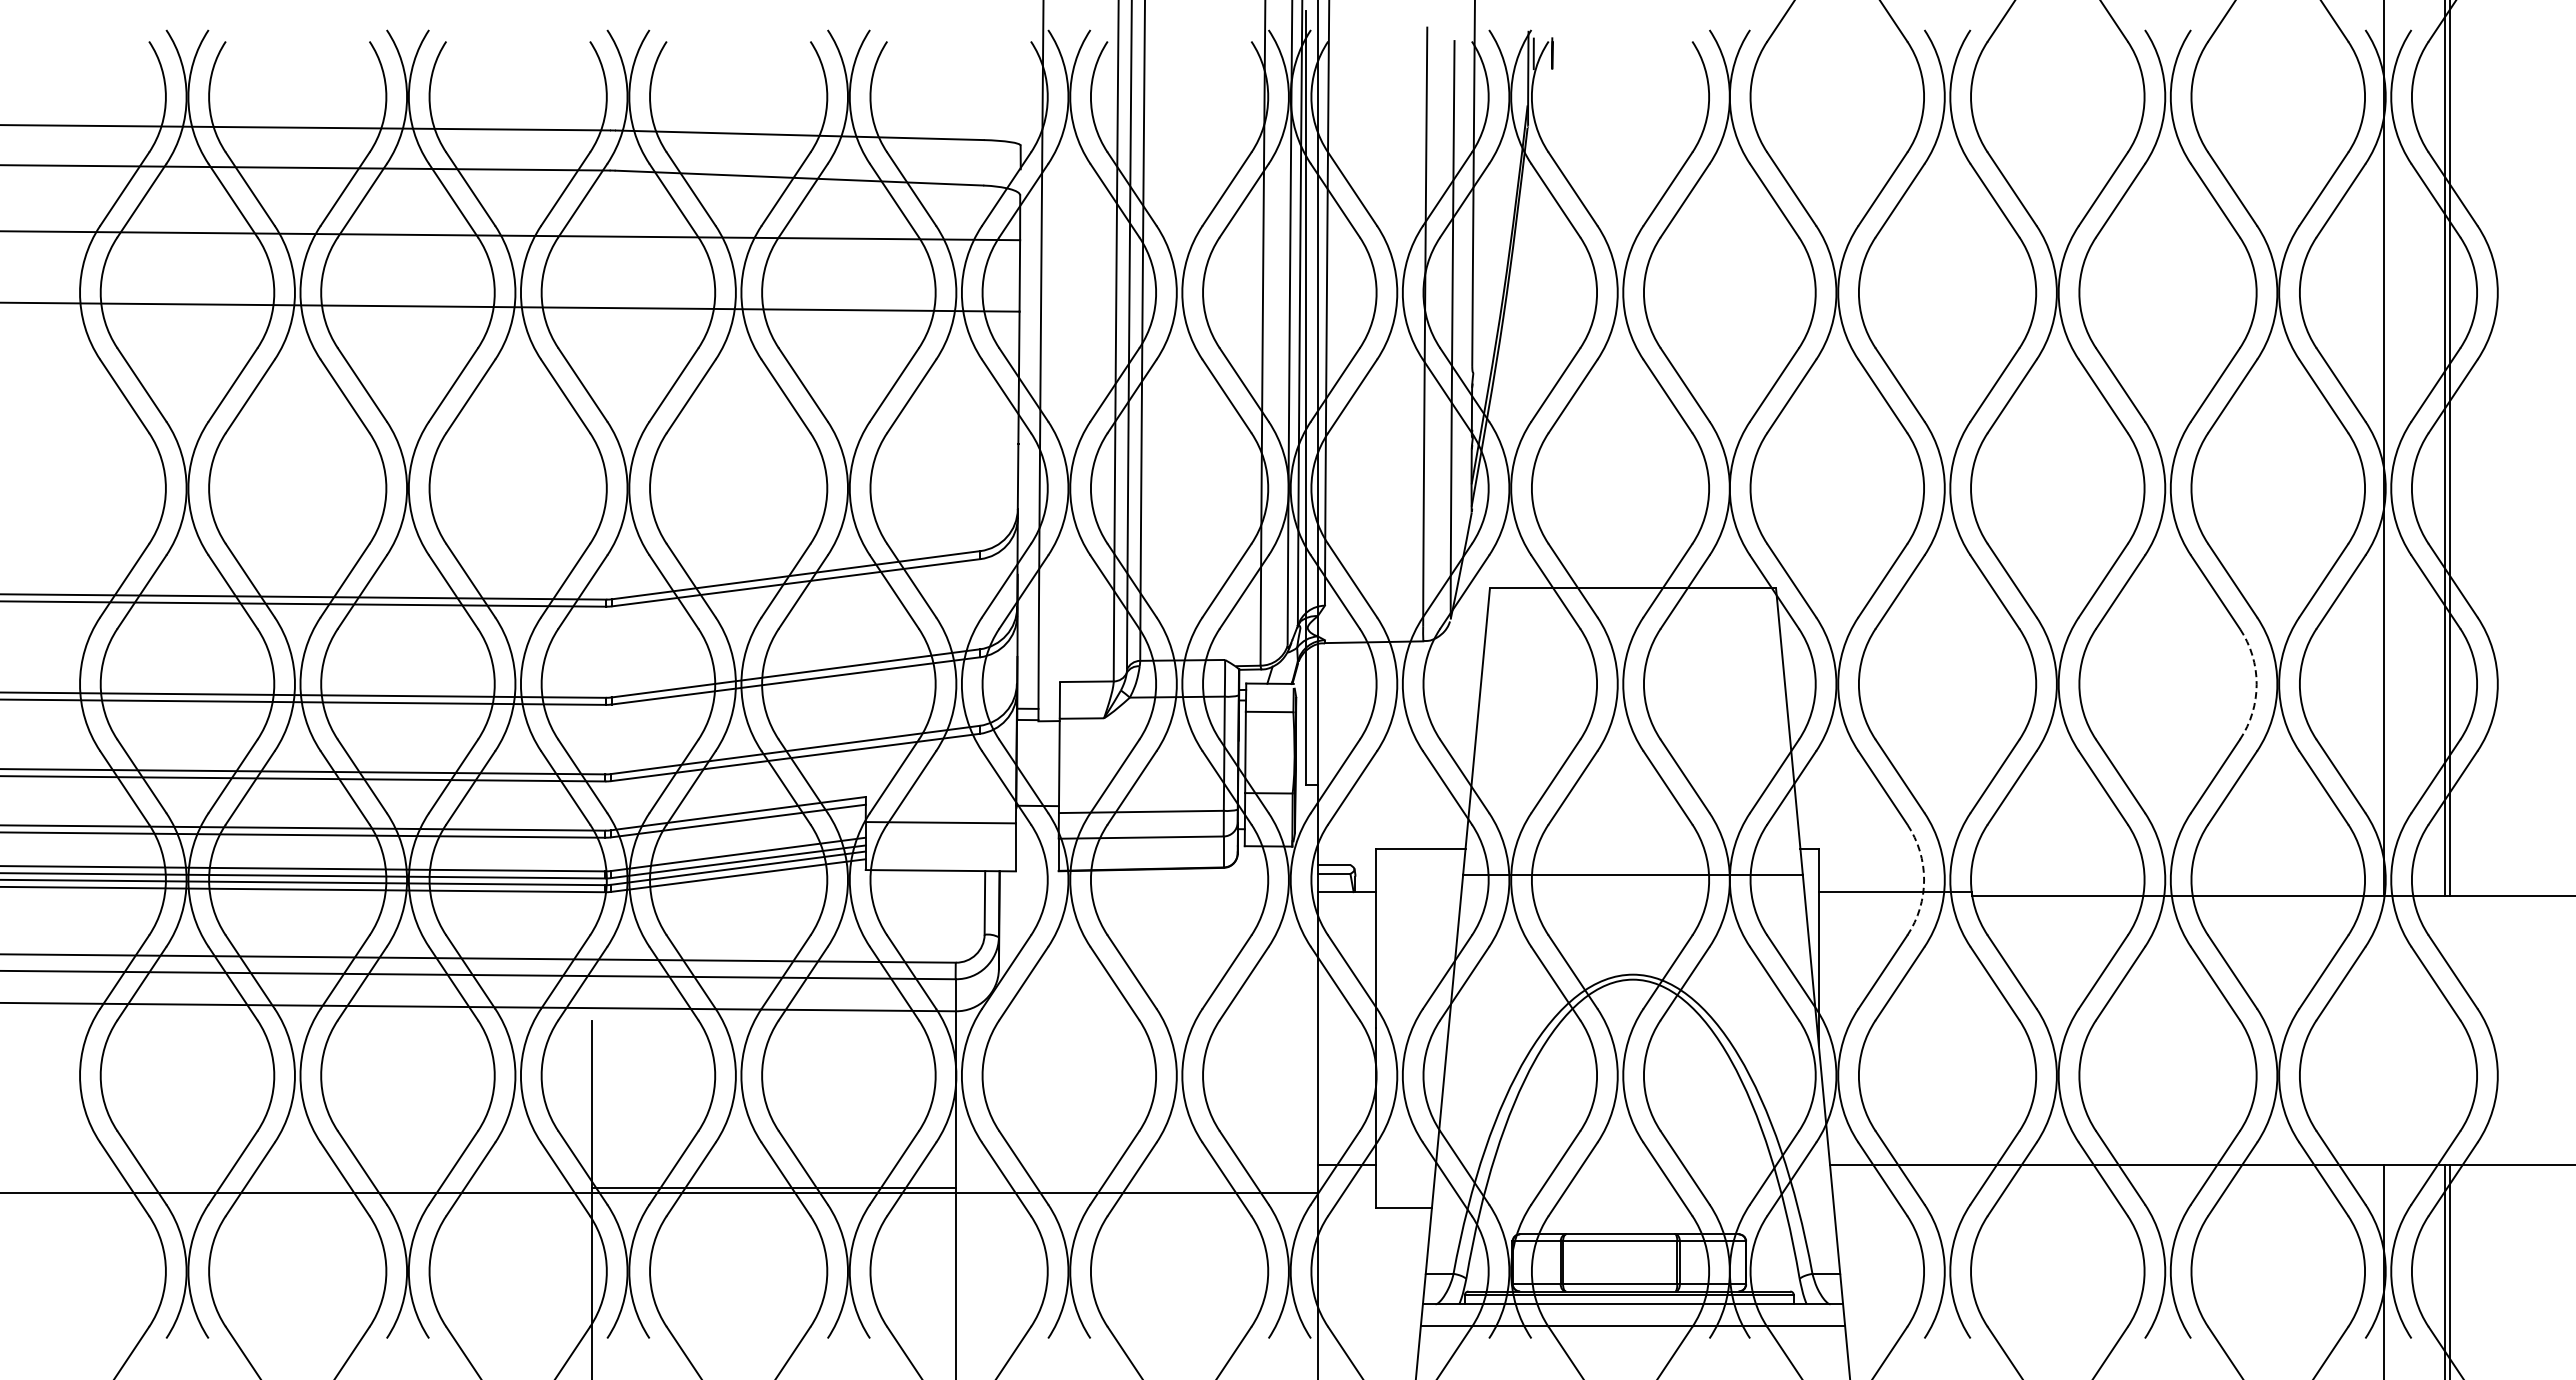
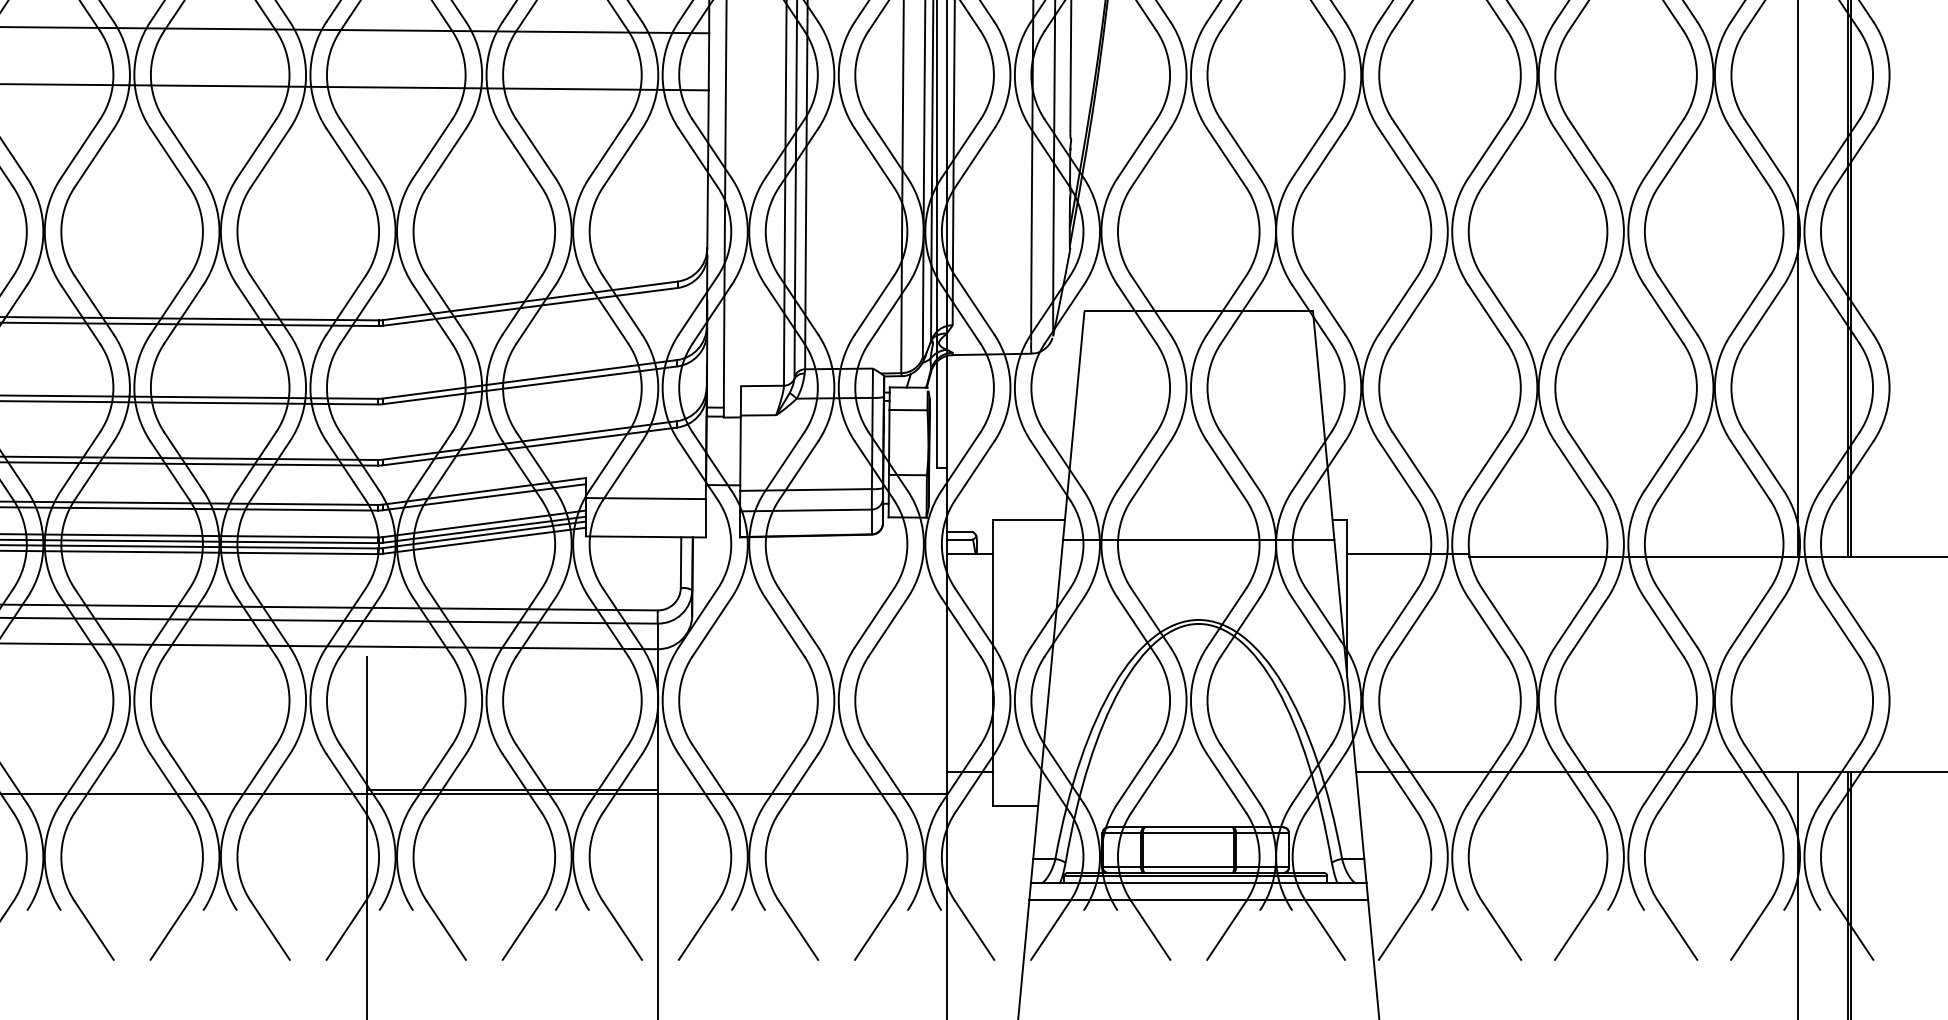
arc: (2256, 684) -> (1696, 388), dashed -> solid
arc: (1924, 879) -> (1431, 543), dashed -> solid

